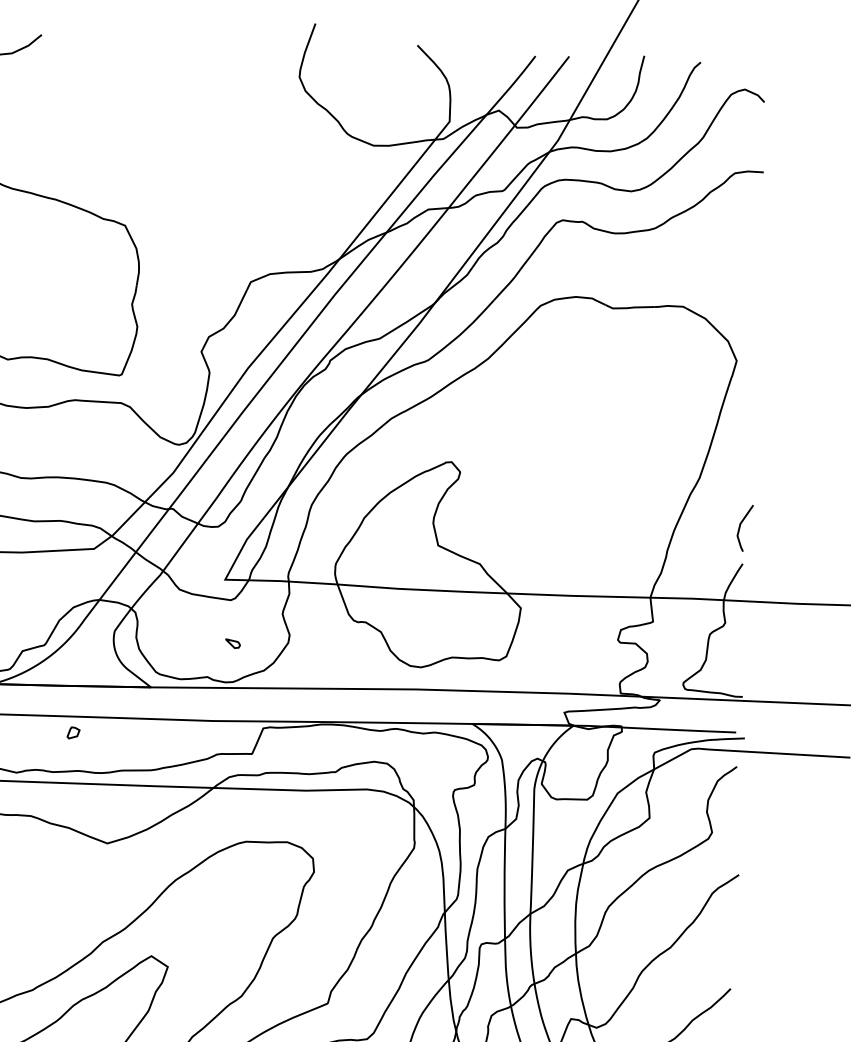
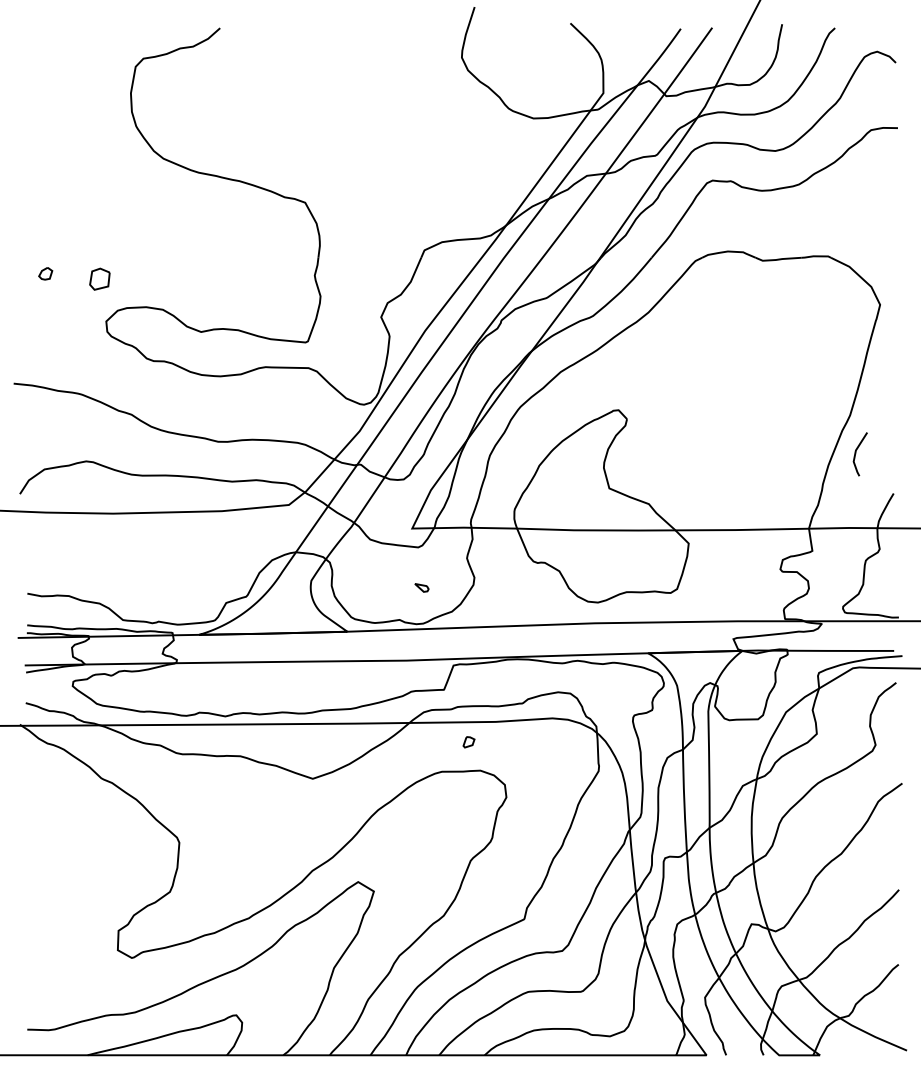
line: (740, 527) -> (856, 453), moved
part: (73, 733) -> (468, 742), moved

